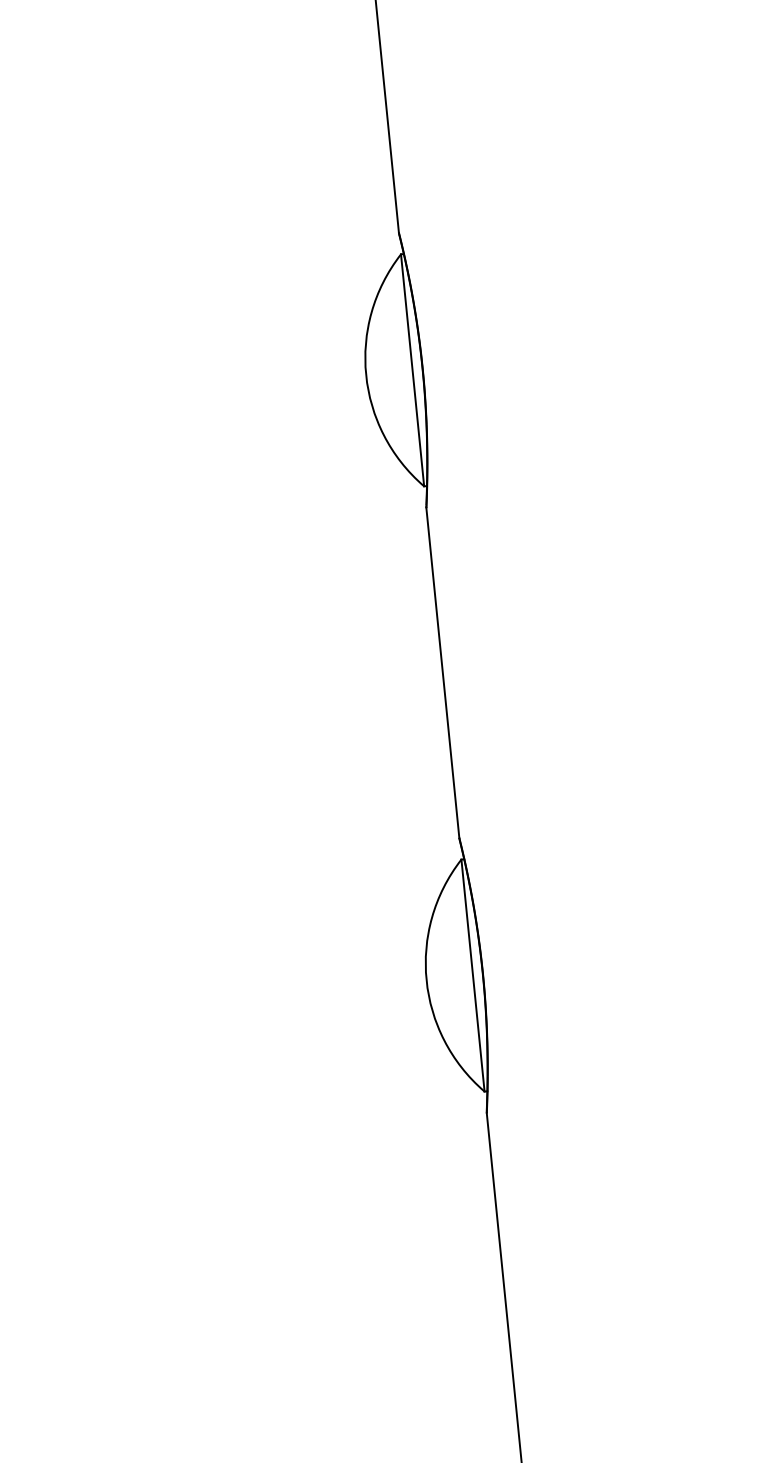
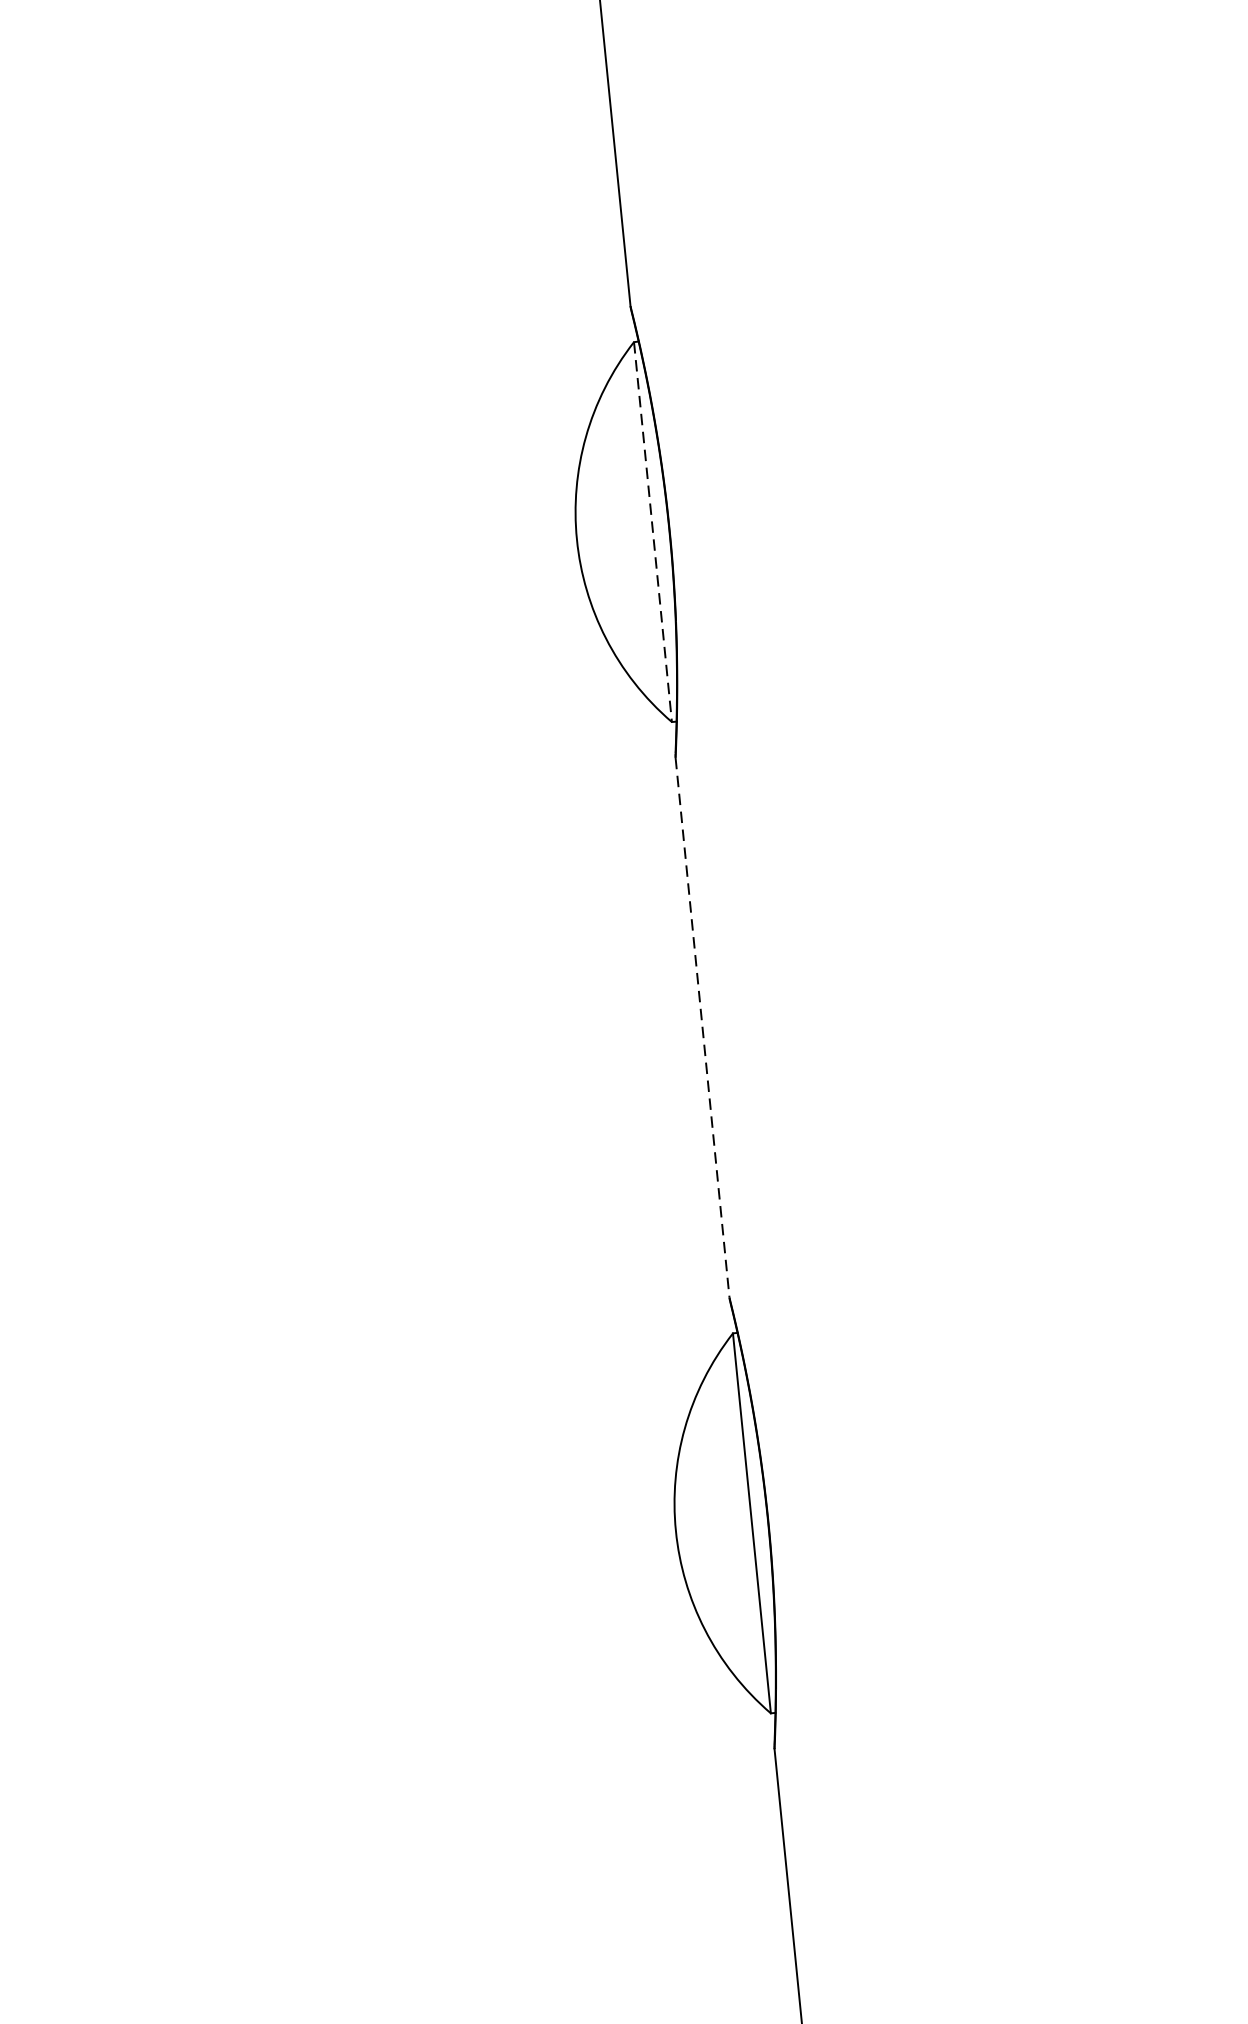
line: (412, 370) -> (652, 532), solid -> dashed
line: (442, 672) -> (701, 1026), solid -> dashed

